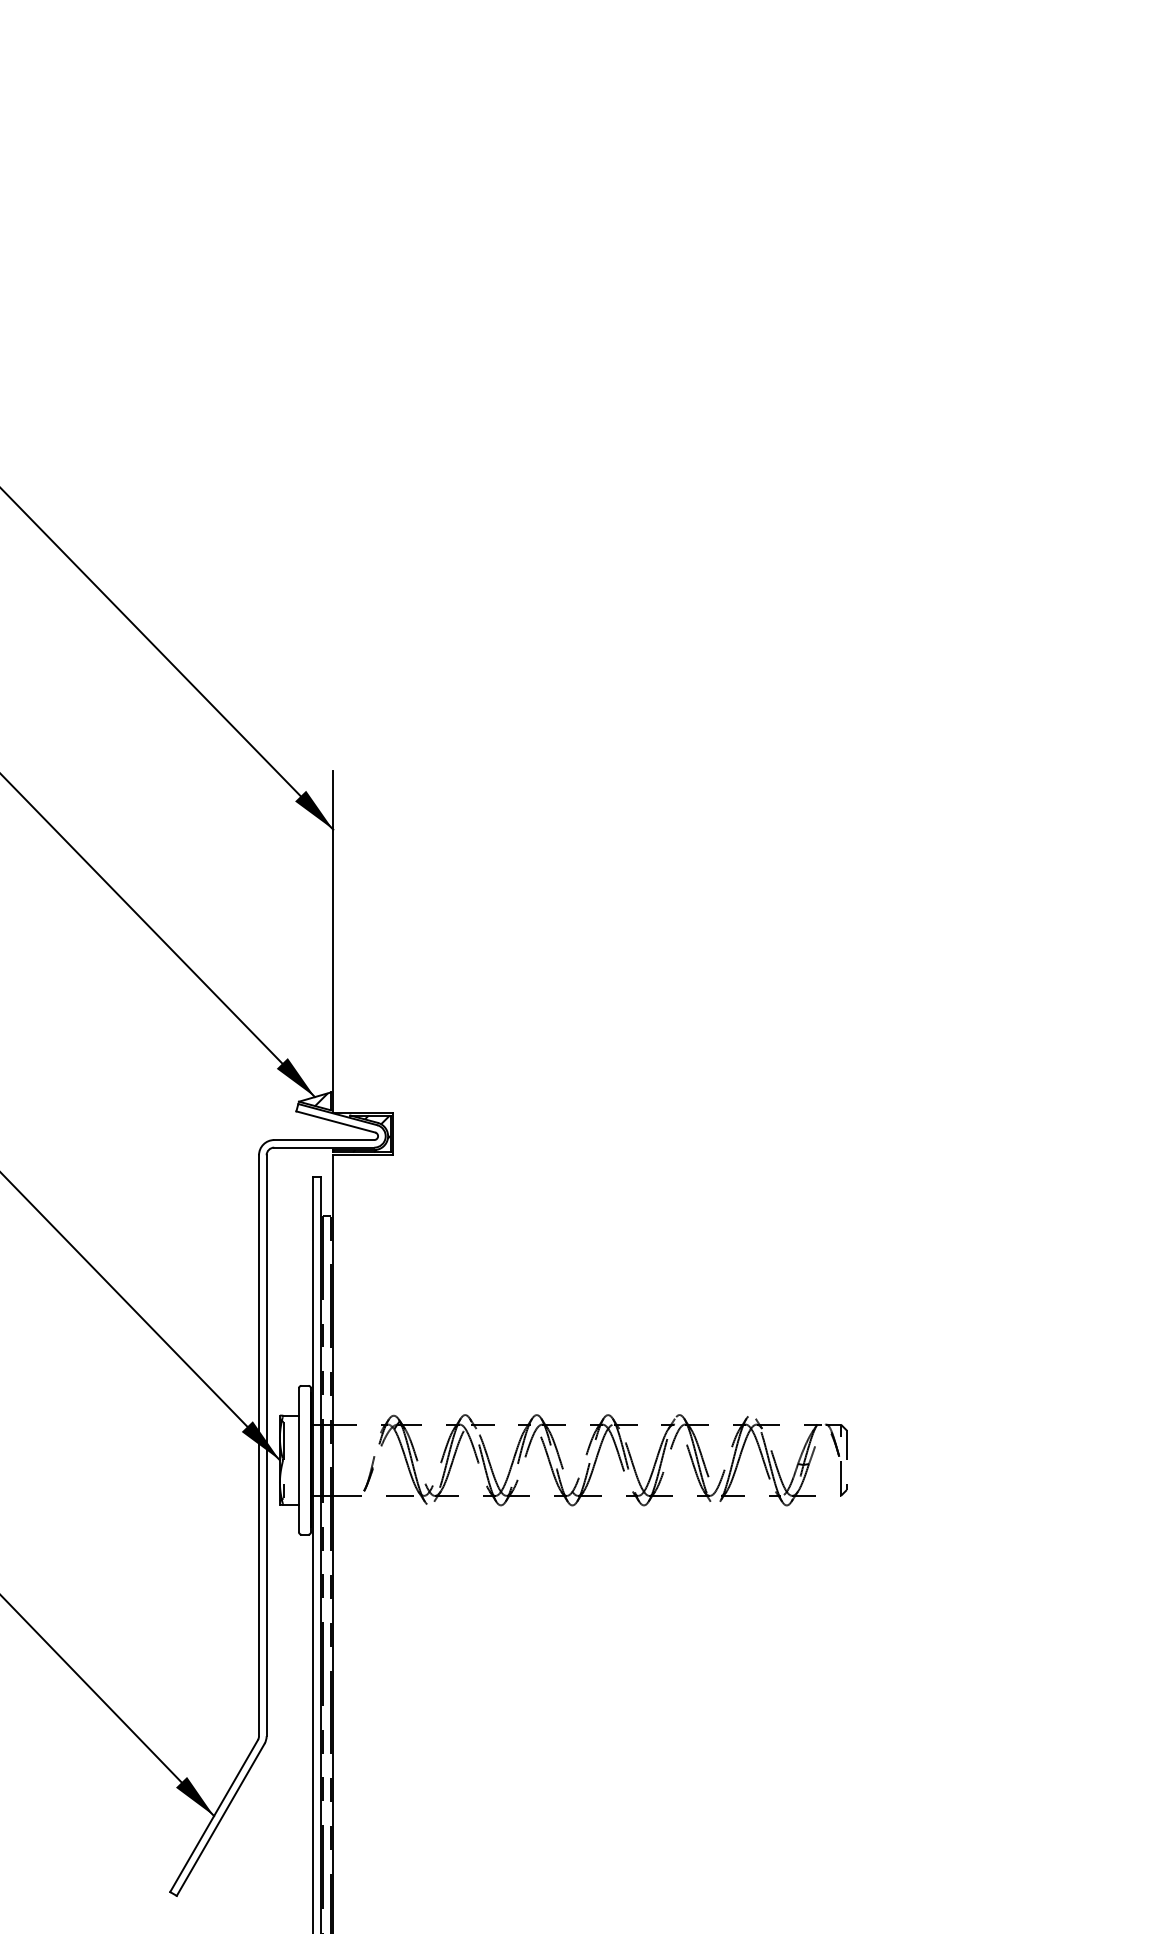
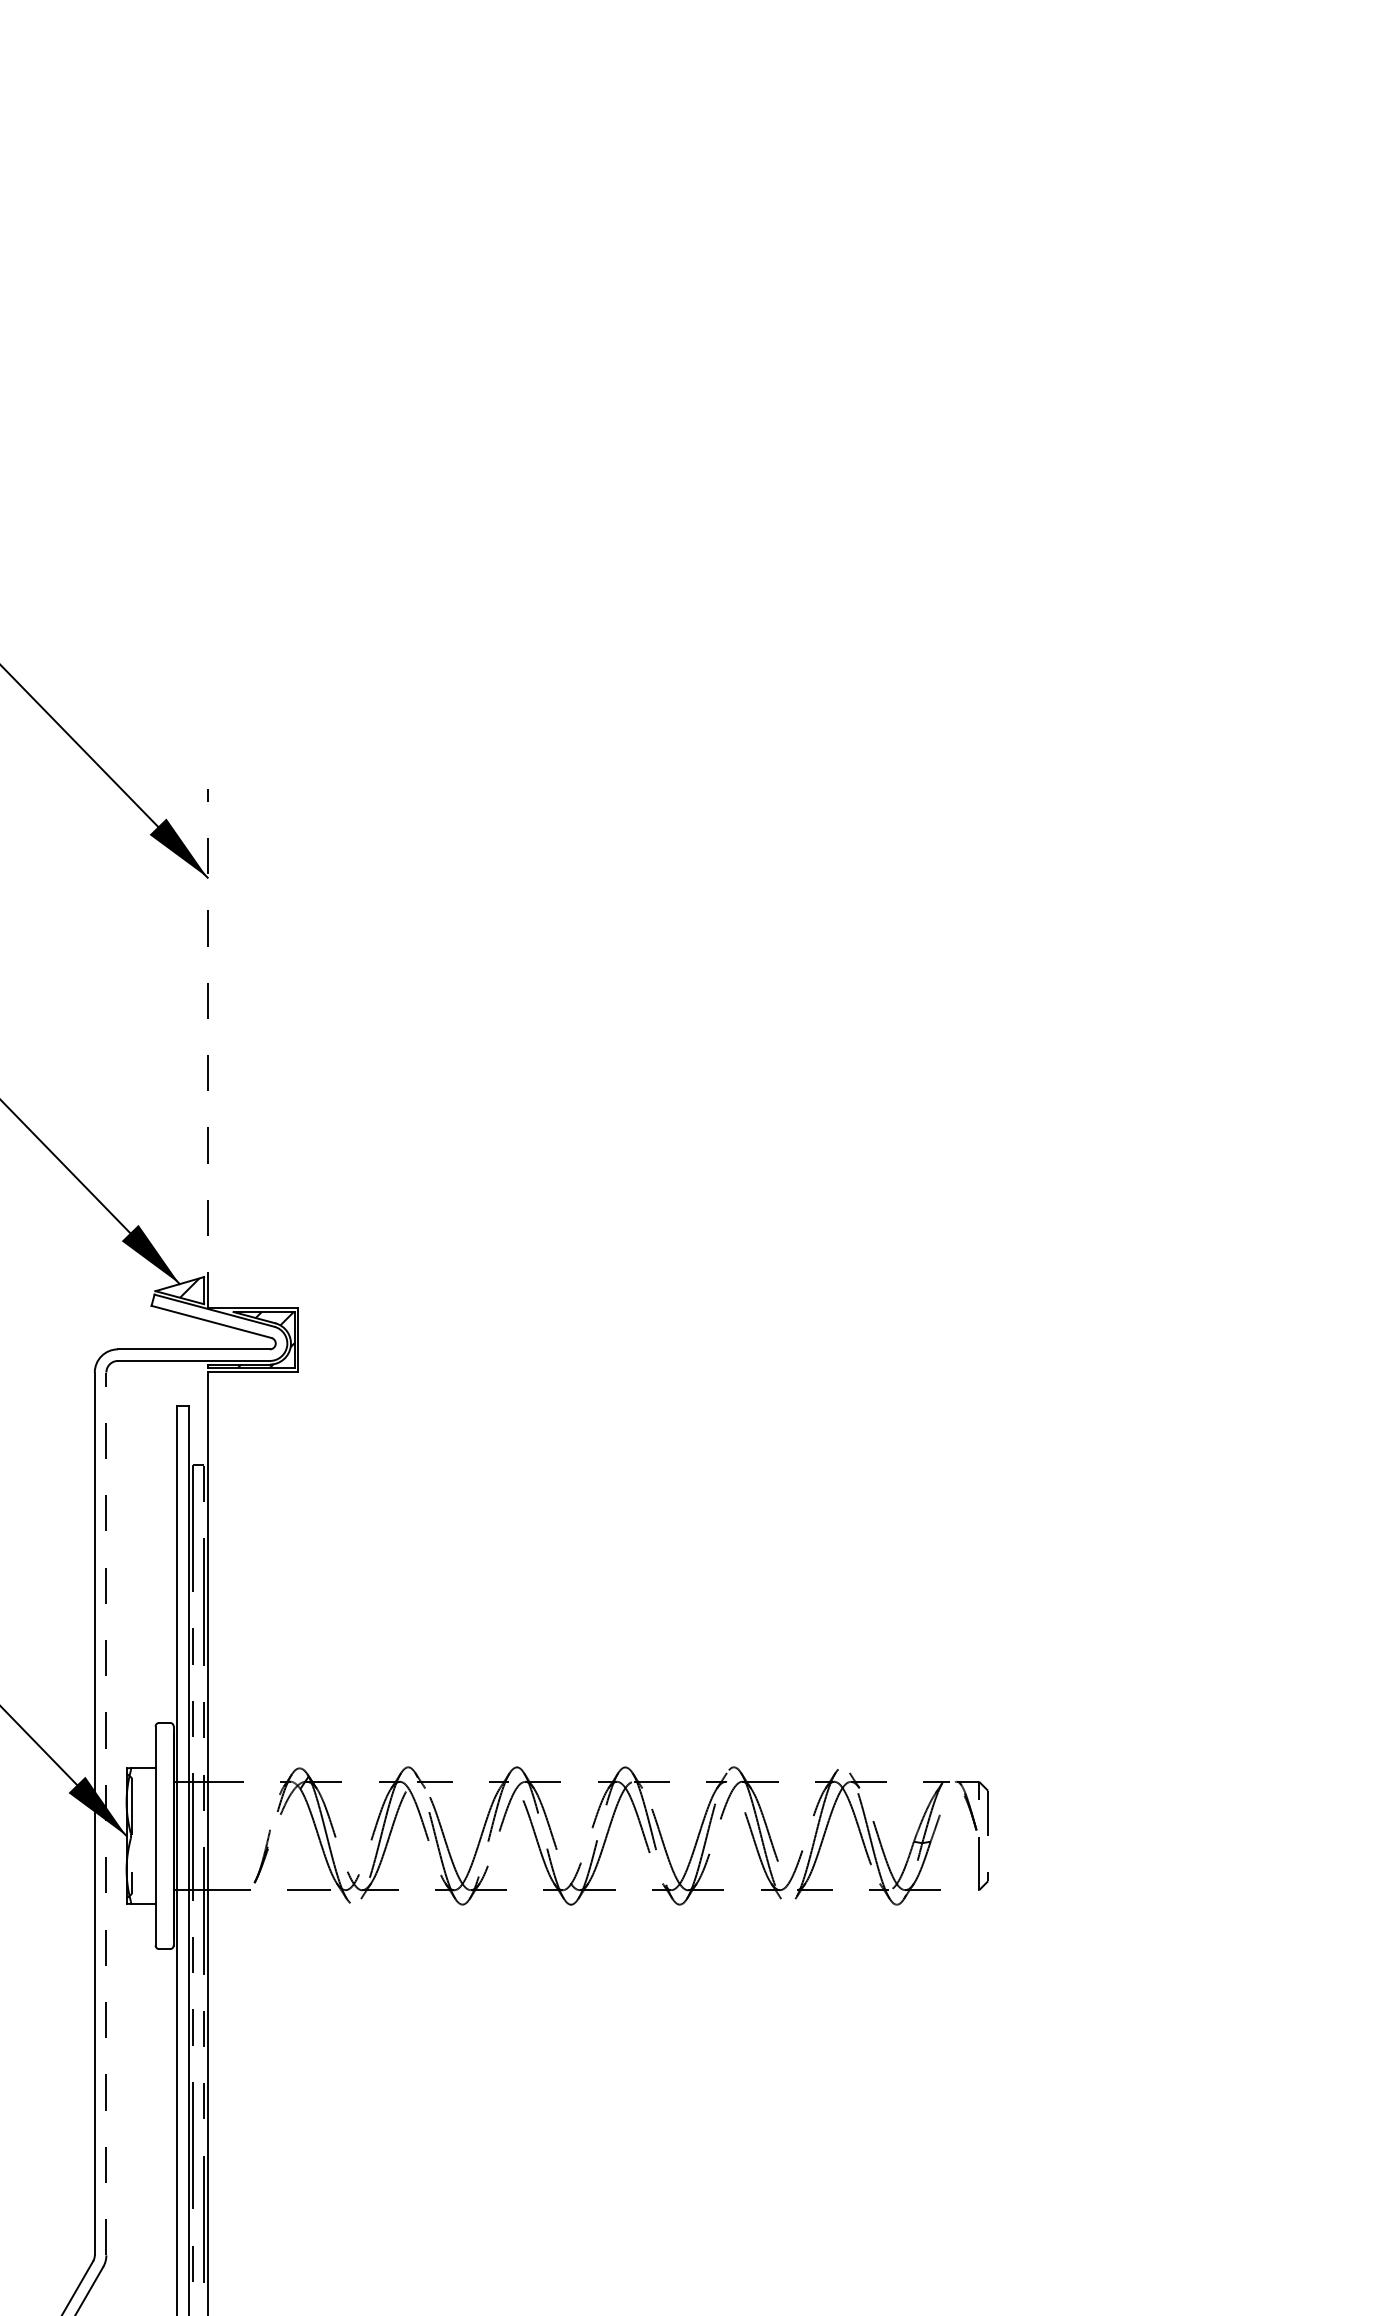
line: (333, 942) -> (207, 1049), solid -> dashed
line: (266, 1445) -> (106, 1813), solid -> dashed

